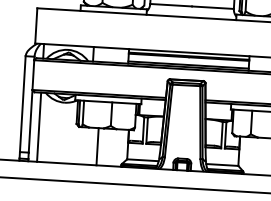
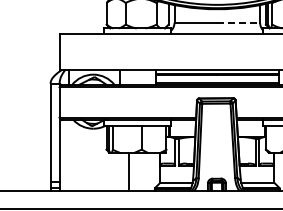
line: (213, 7) -> (239, 22), solid -> dashed
line: (39, 126) -> (68, 154), removed

